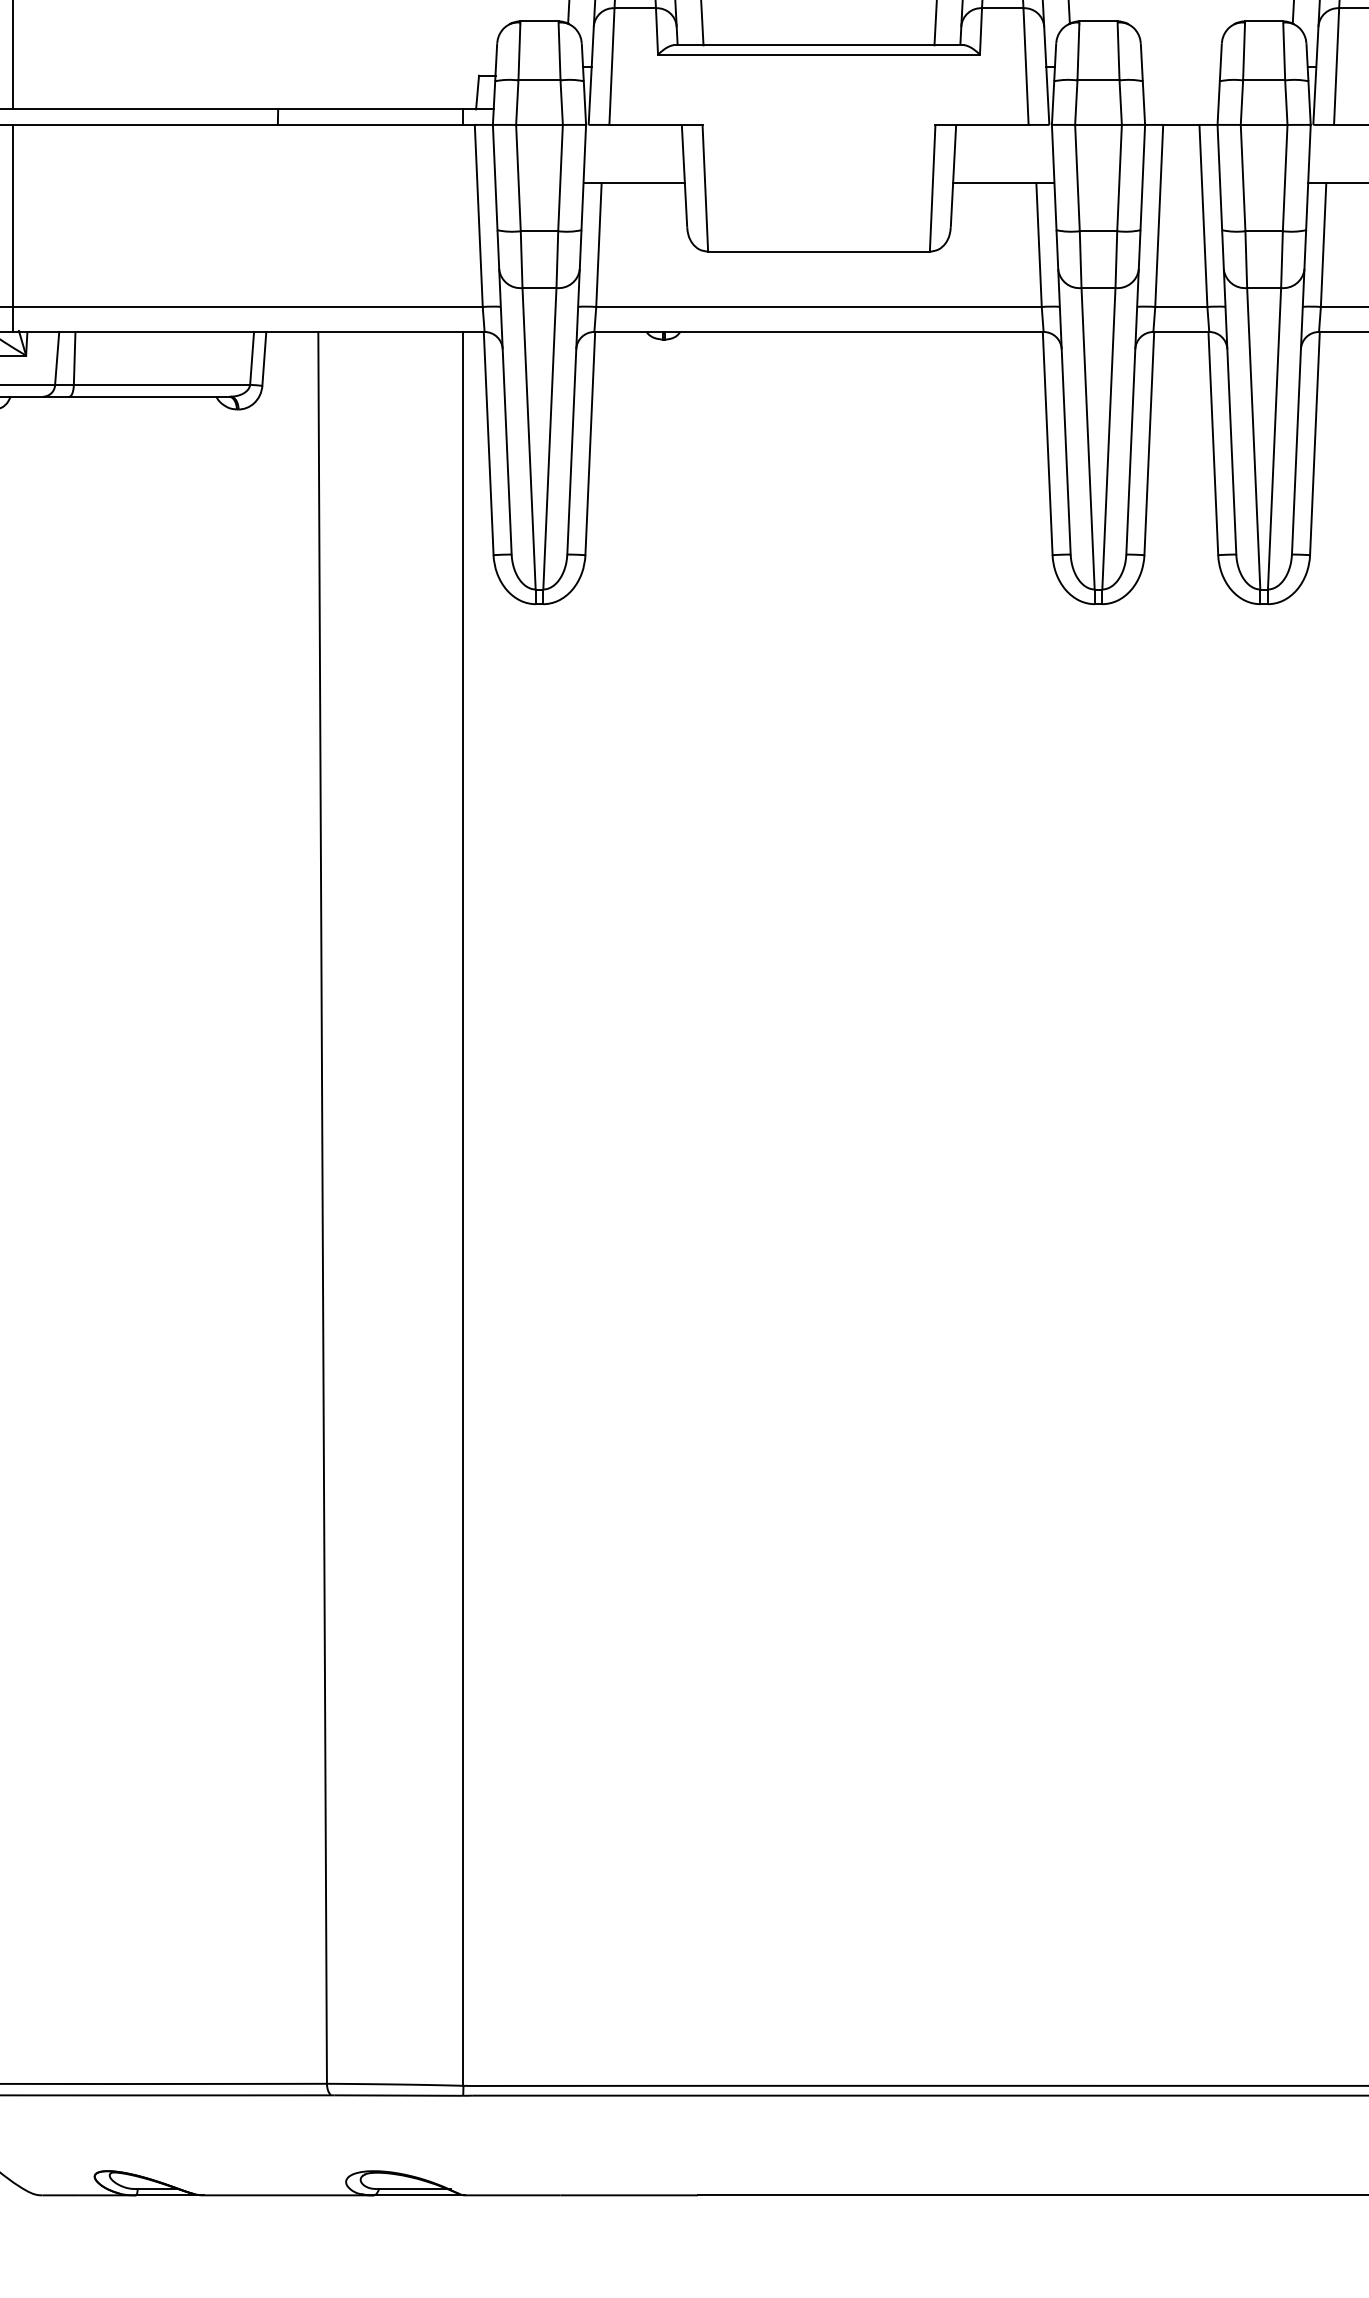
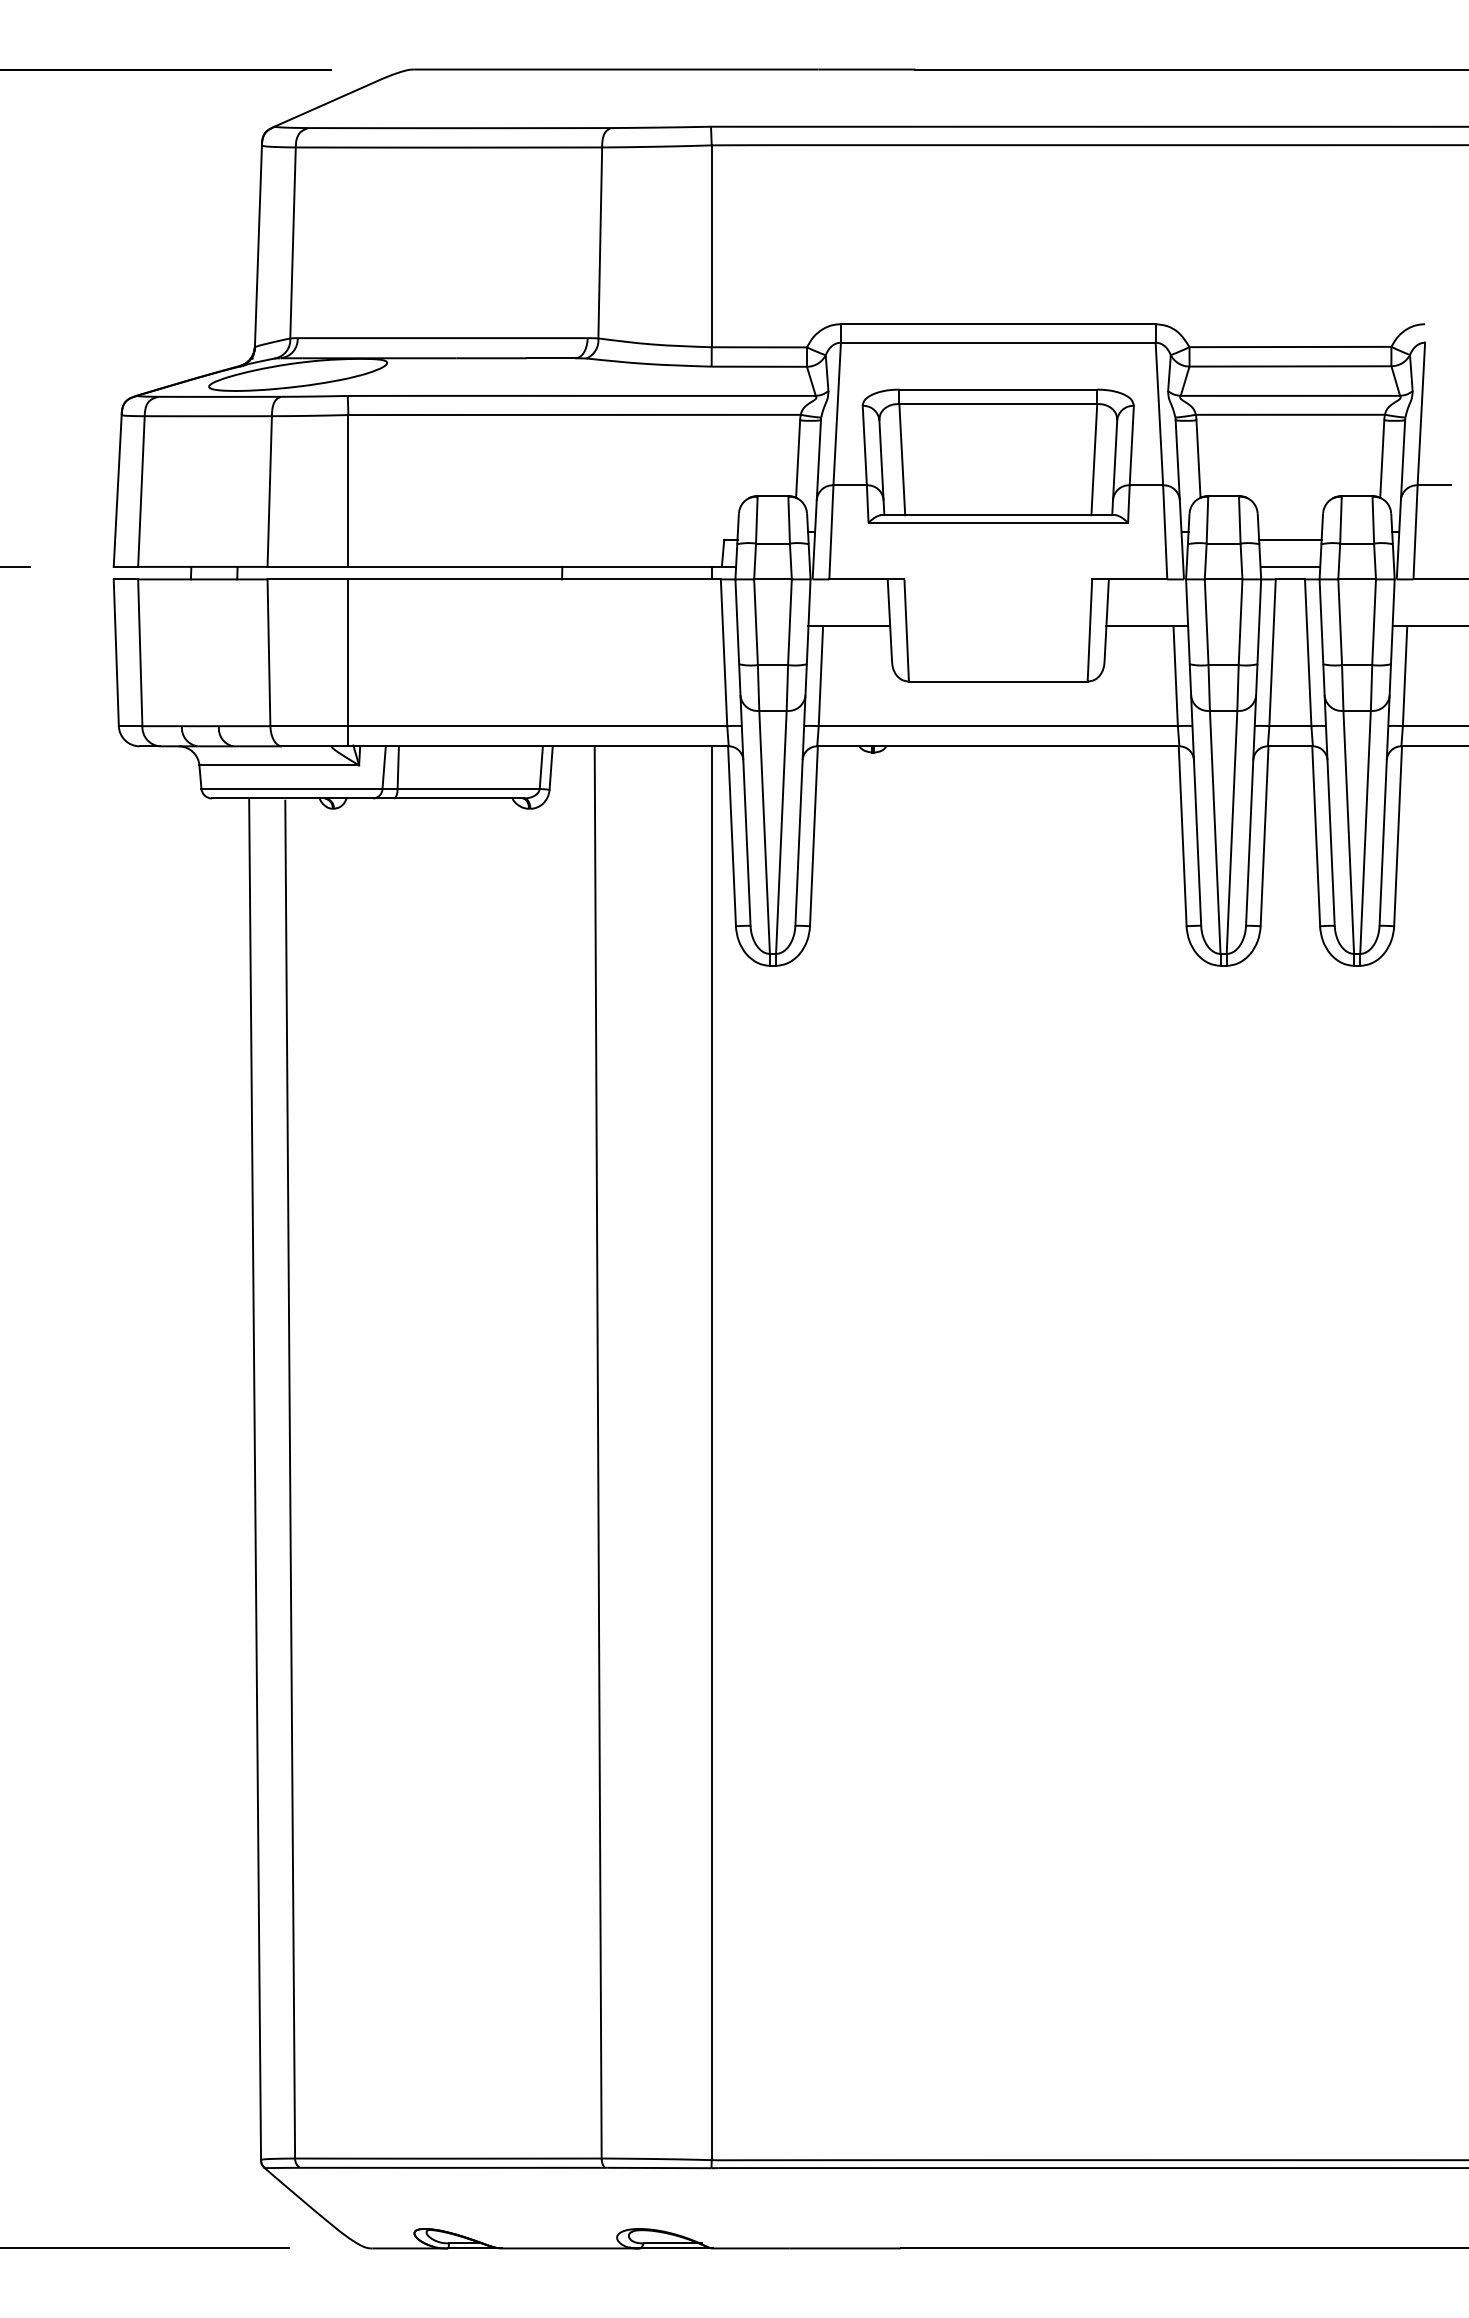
line: (1181, 75) -> (1290, 539), added
line: (1181, 108) -> (1290, 566), added

